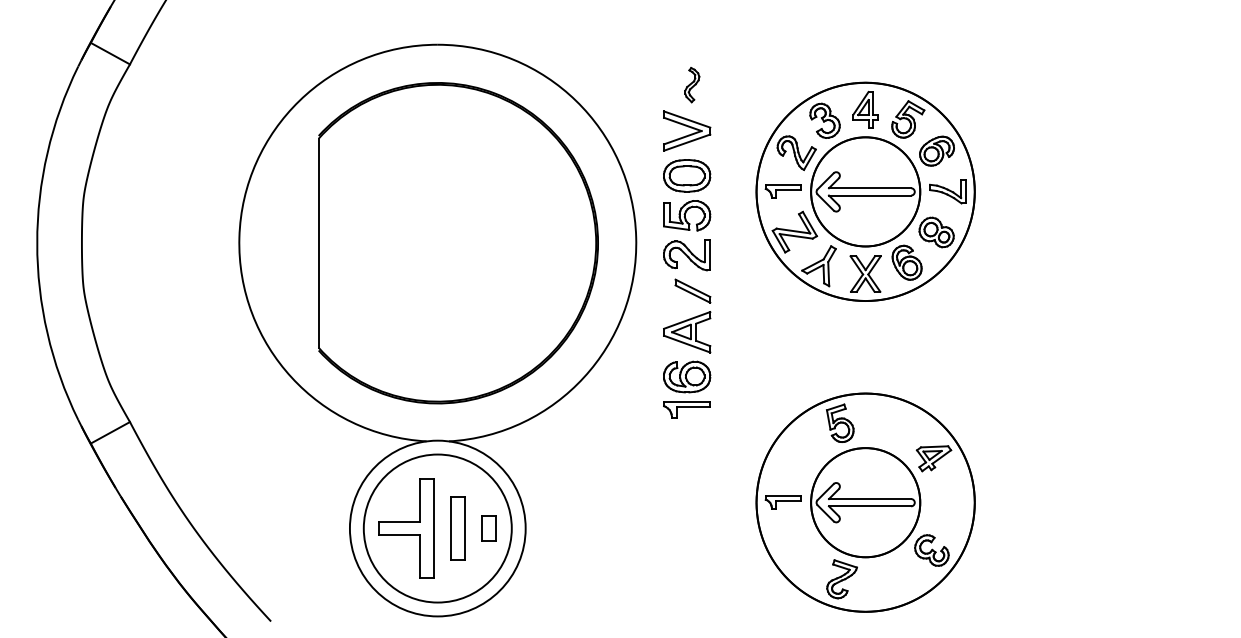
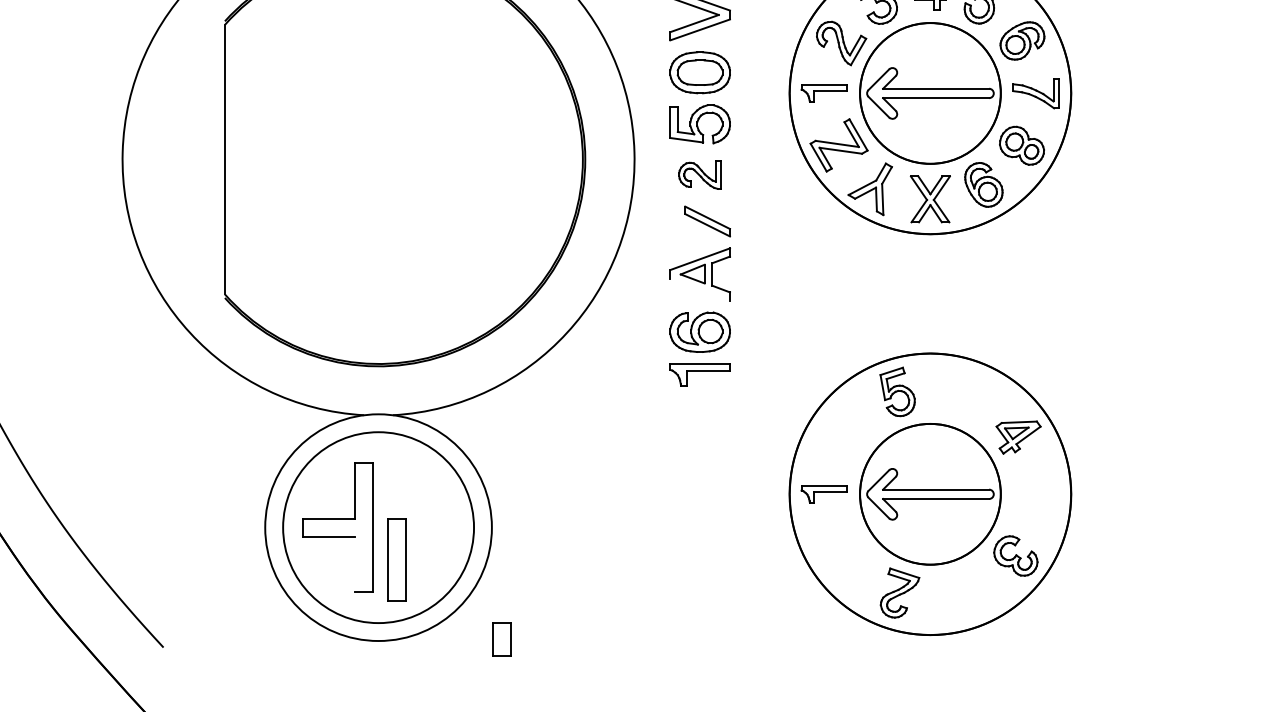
part: (686, 255) -> (699, 175), size x0.7
line: (687, 343) -> (700, 288), removed
part: (457, 528) -> (396, 559), moved
part: (488, 528) -> (500, 639), moved
line: (419, 556) -> (354, 563), removed

